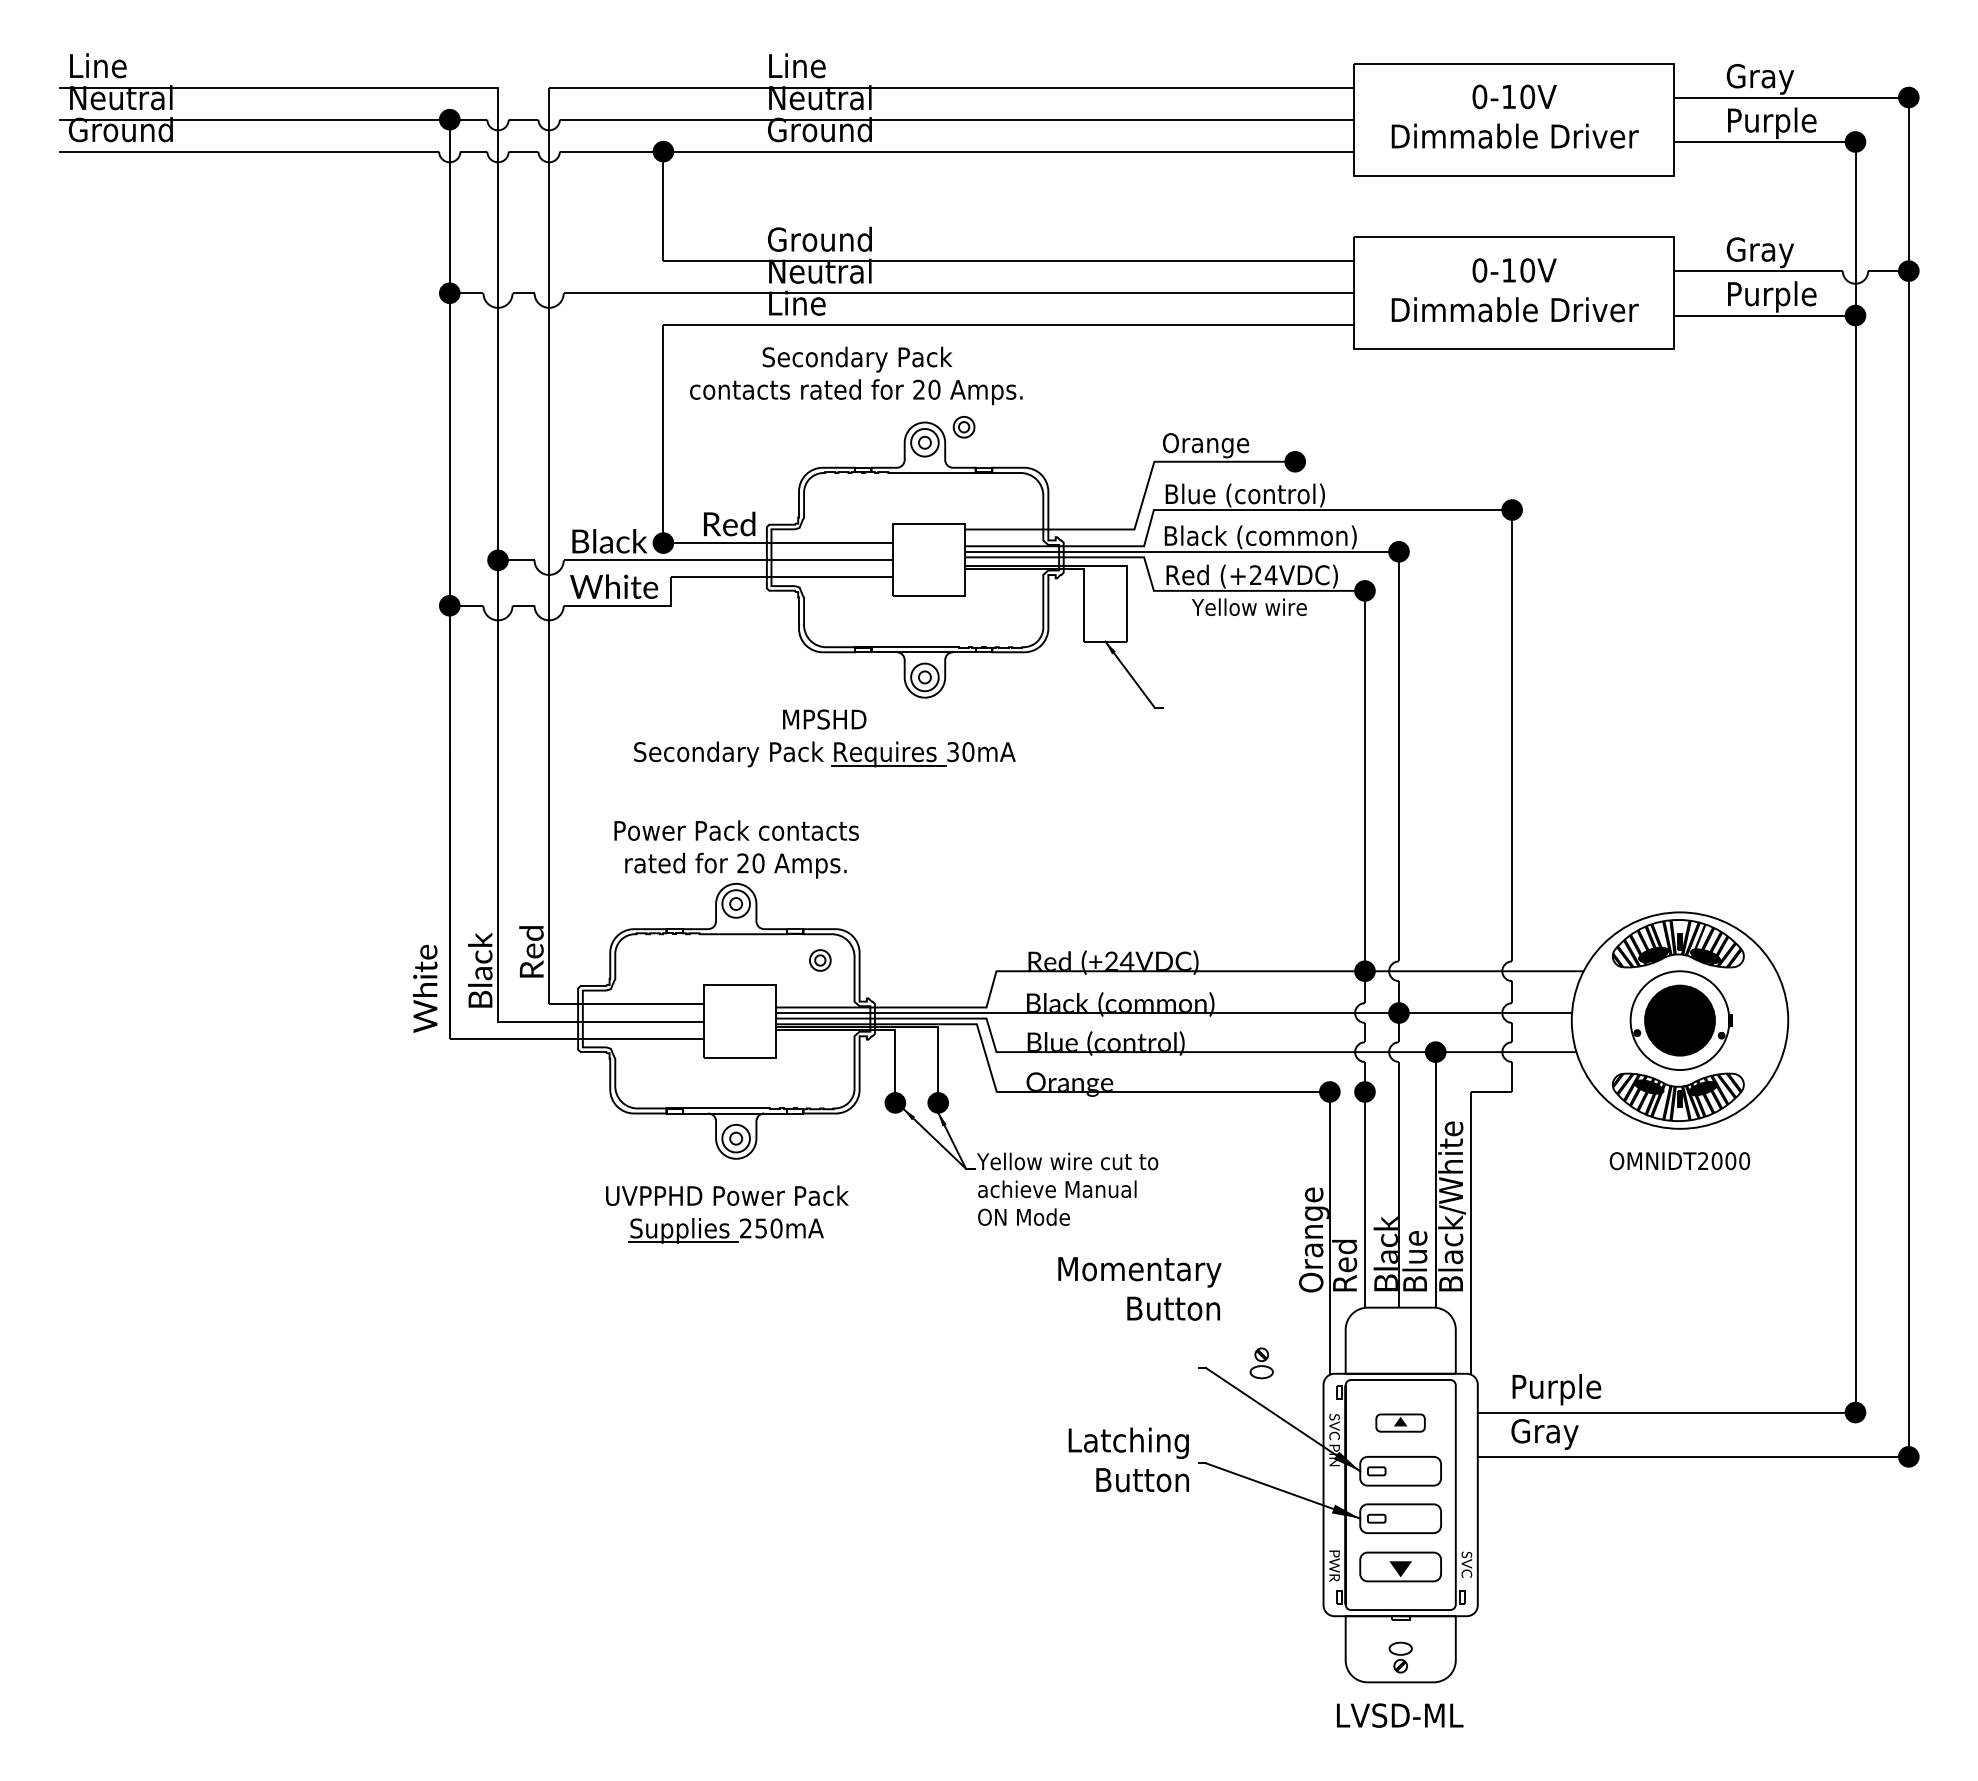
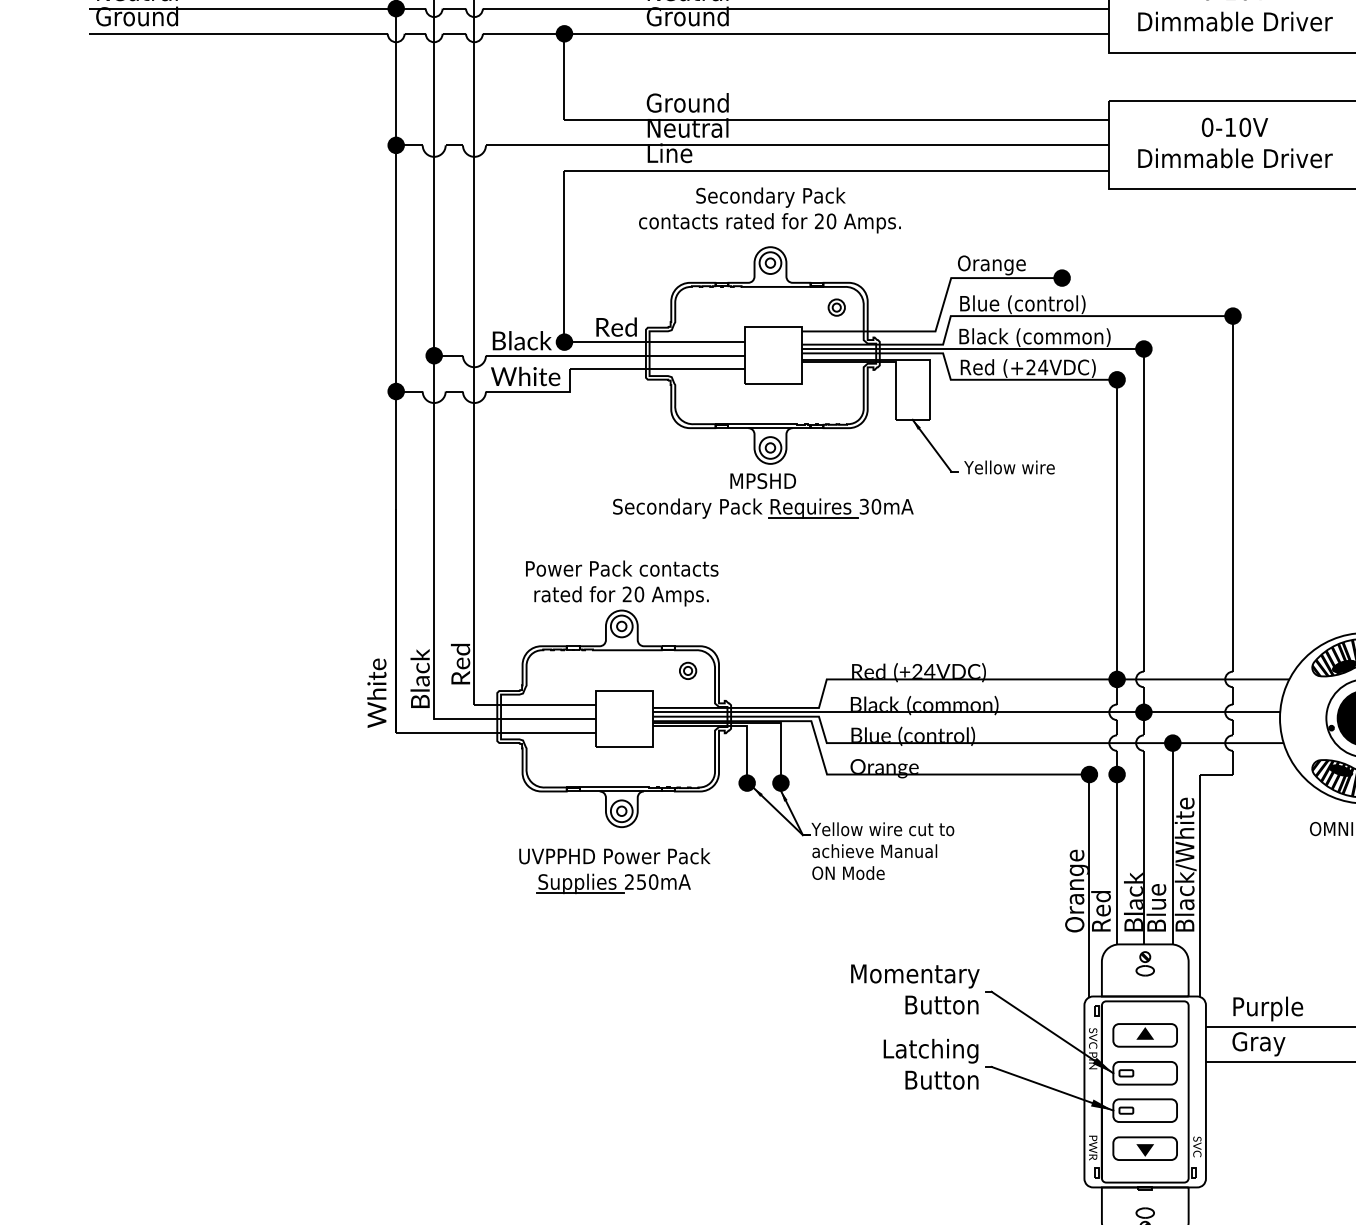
text: (856, 375) -> (770, 210), moved
part: (963, 427) -> (836, 307), moved
text: (1249, 606) -> (1009, 466), moved
part: (824, 729) -> (763, 488), moved
text: (1139, 1288) -> (915, 989), moved
part: (1261, 1363) -> (1145, 963), moved
part: (1400, 1422) -> (1145, 1034), size x1.67

